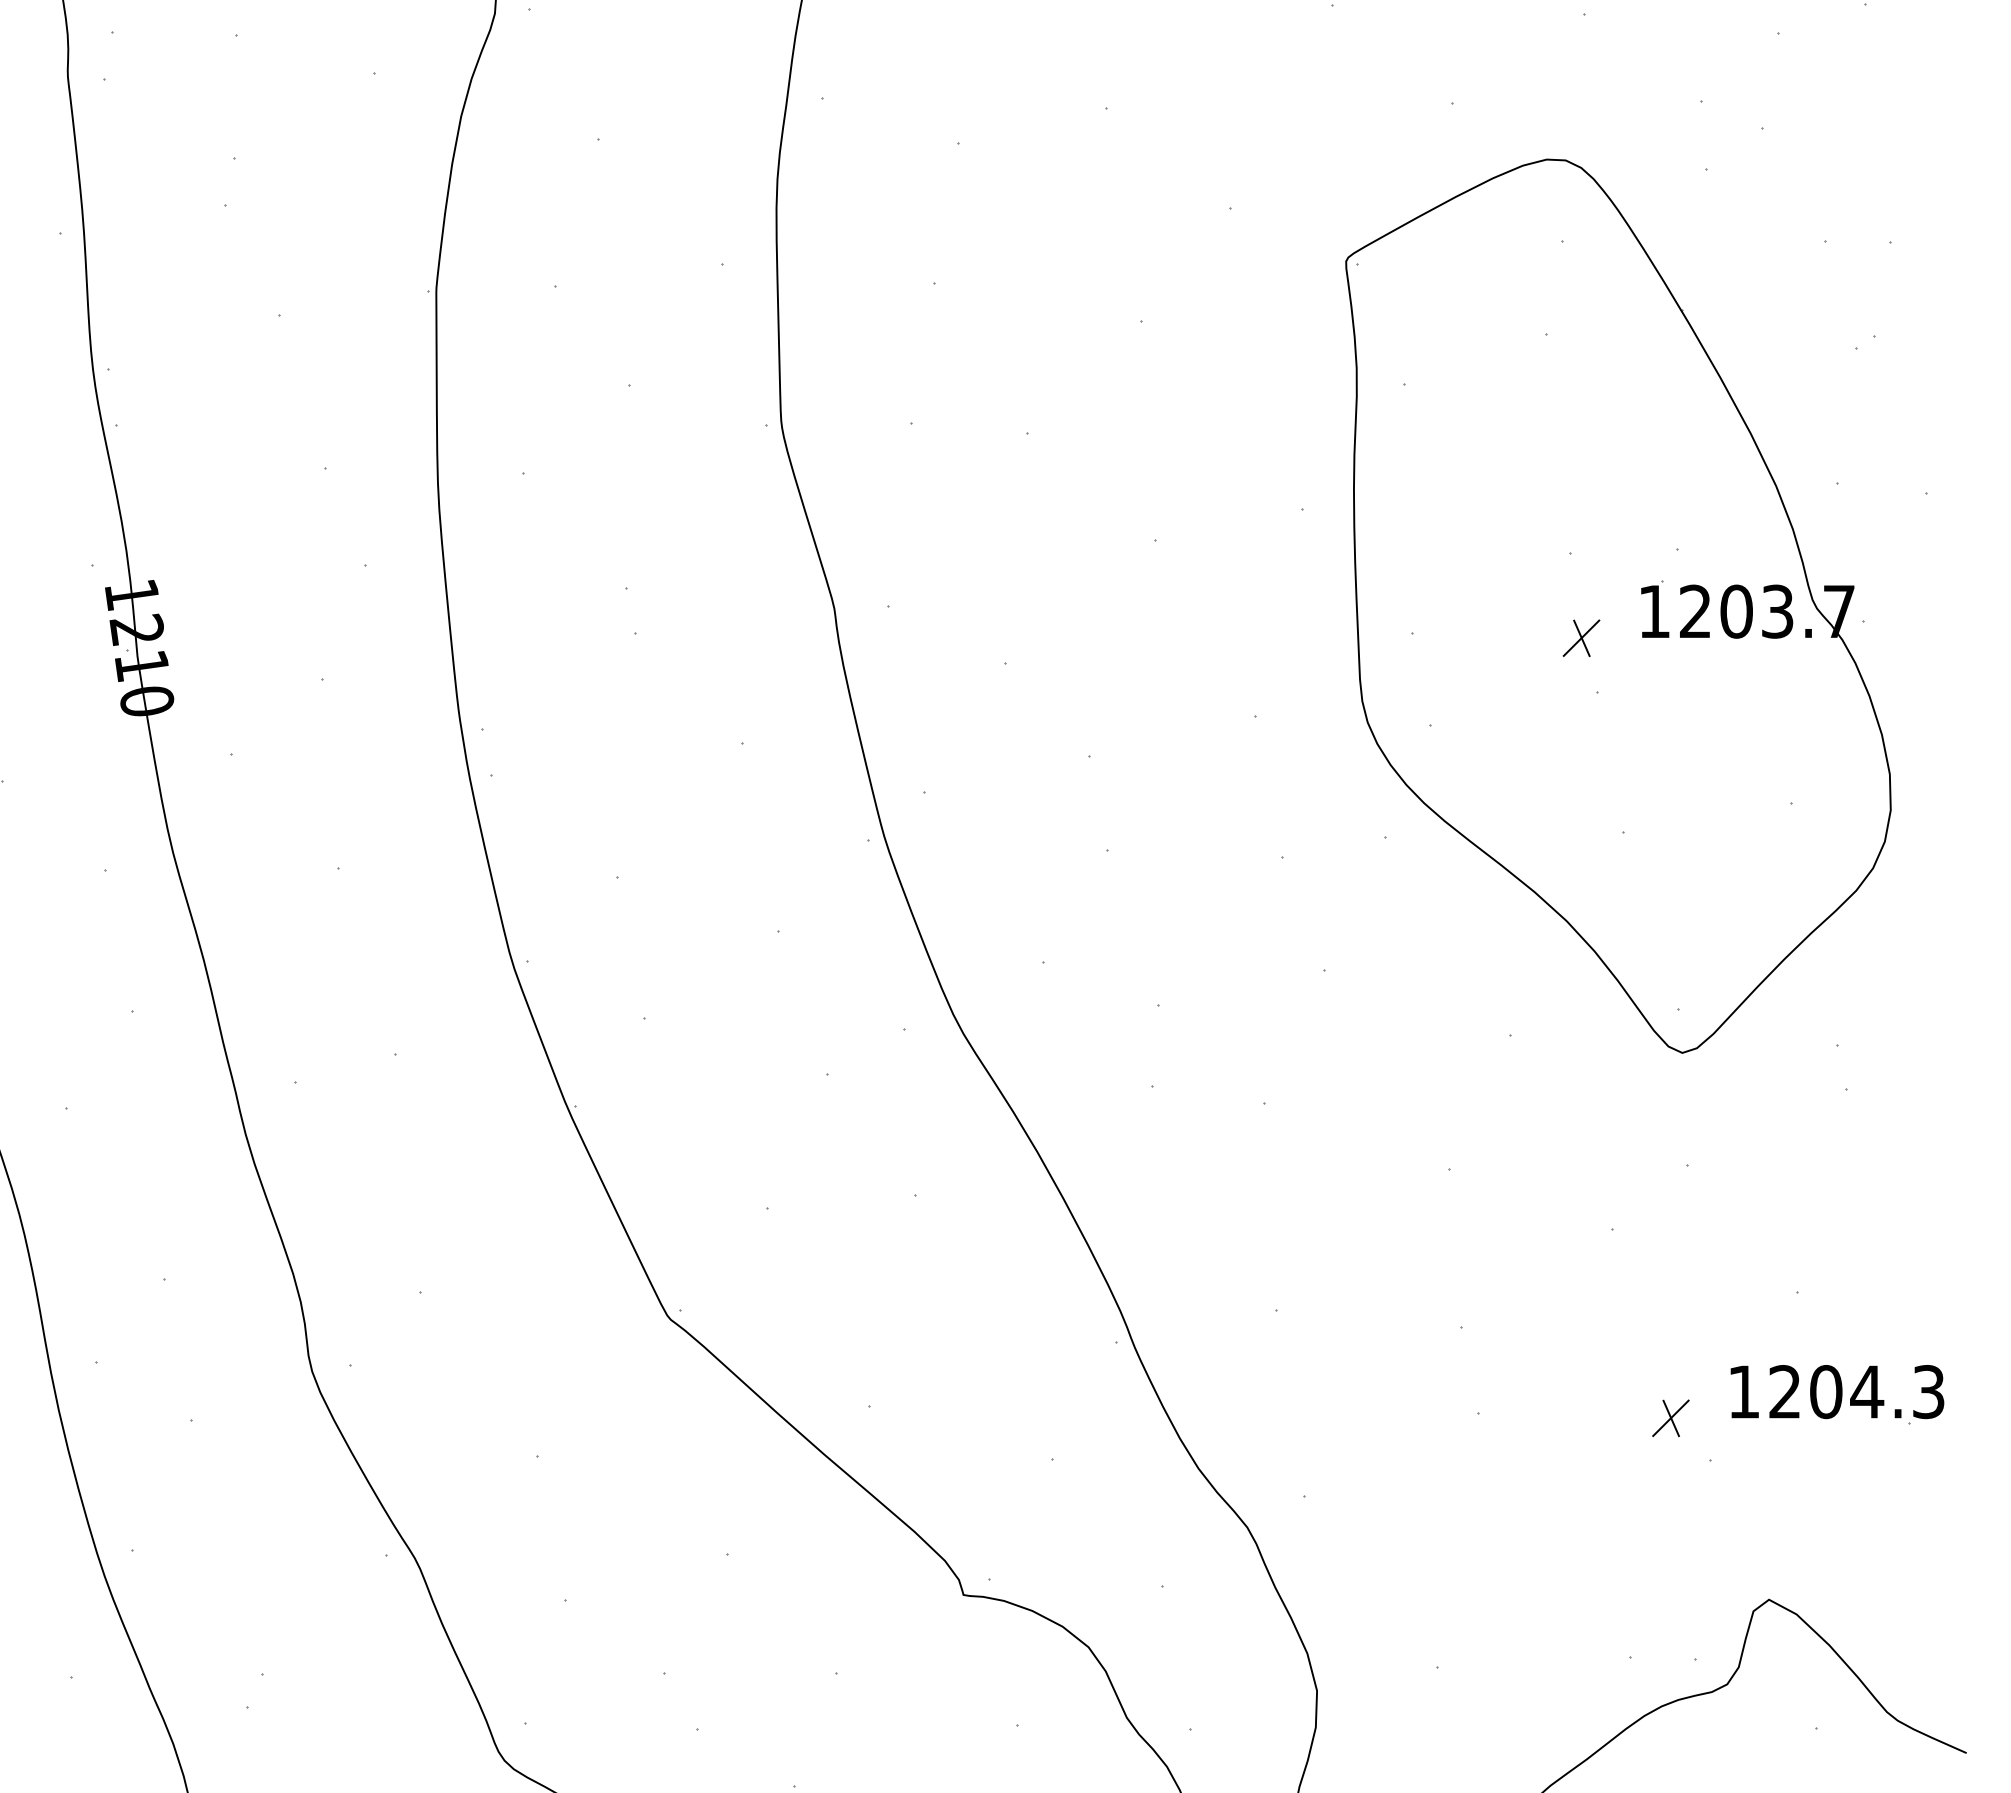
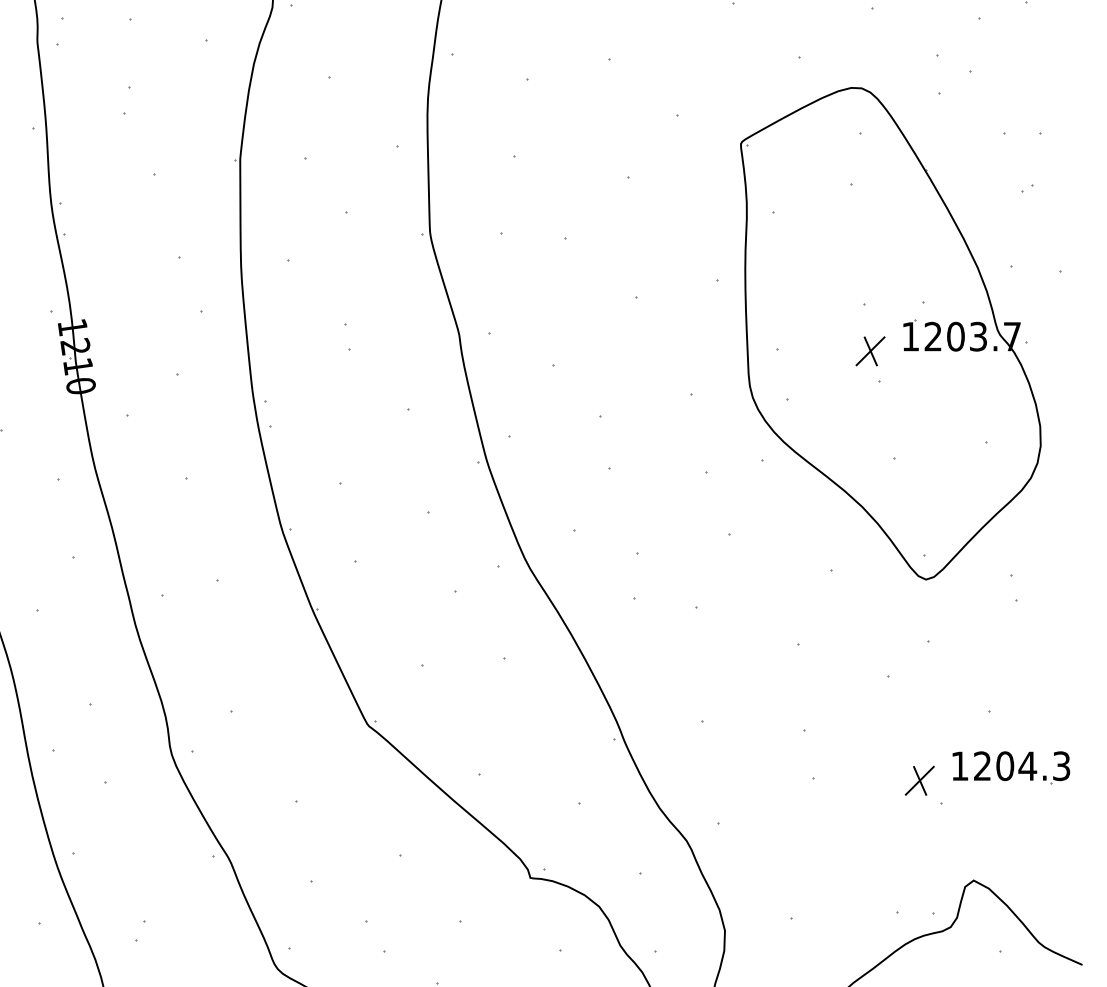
part: (1581, 638) -> (870, 351), size x1.43
part: (1670, 1417) -> (919, 780), size x1.43

